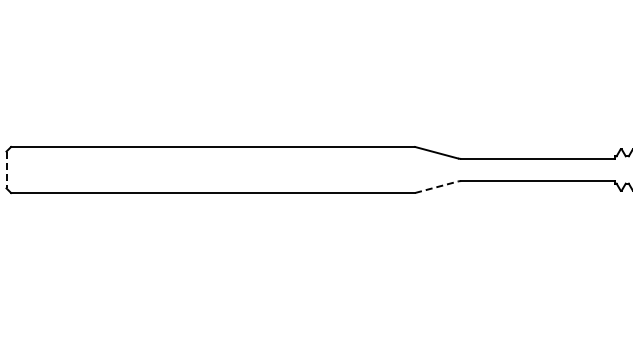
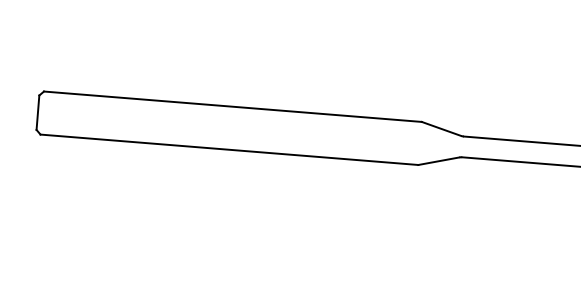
line: (6, 170) -> (37, 113), dashed -> solid
line: (437, 187) -> (439, 161), dashed -> solid

